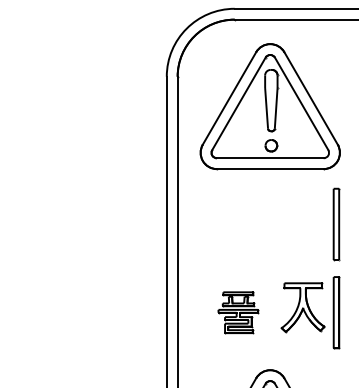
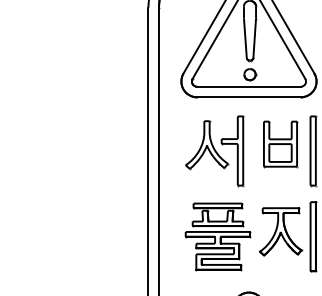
part: (302, 217) -> (280, 144), added
part: (234, 224) -> (214, 151), added
part: (238, 312) -> (218, 236), size x1.67

